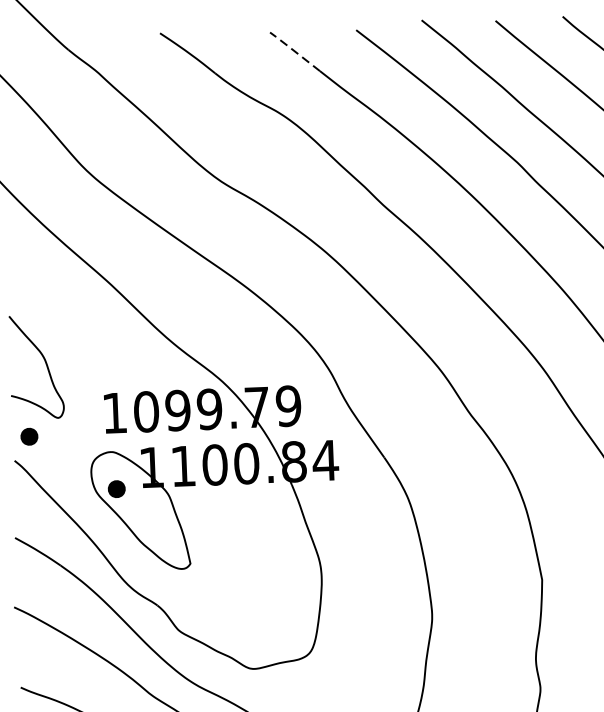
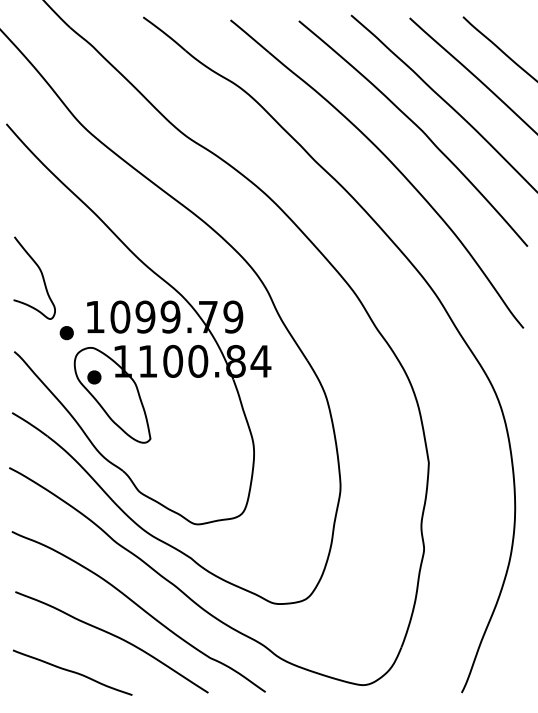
line: (293, 50) -> (248, 35), dashed -> solid
part: (29, 437) -> (66, 333), moved

